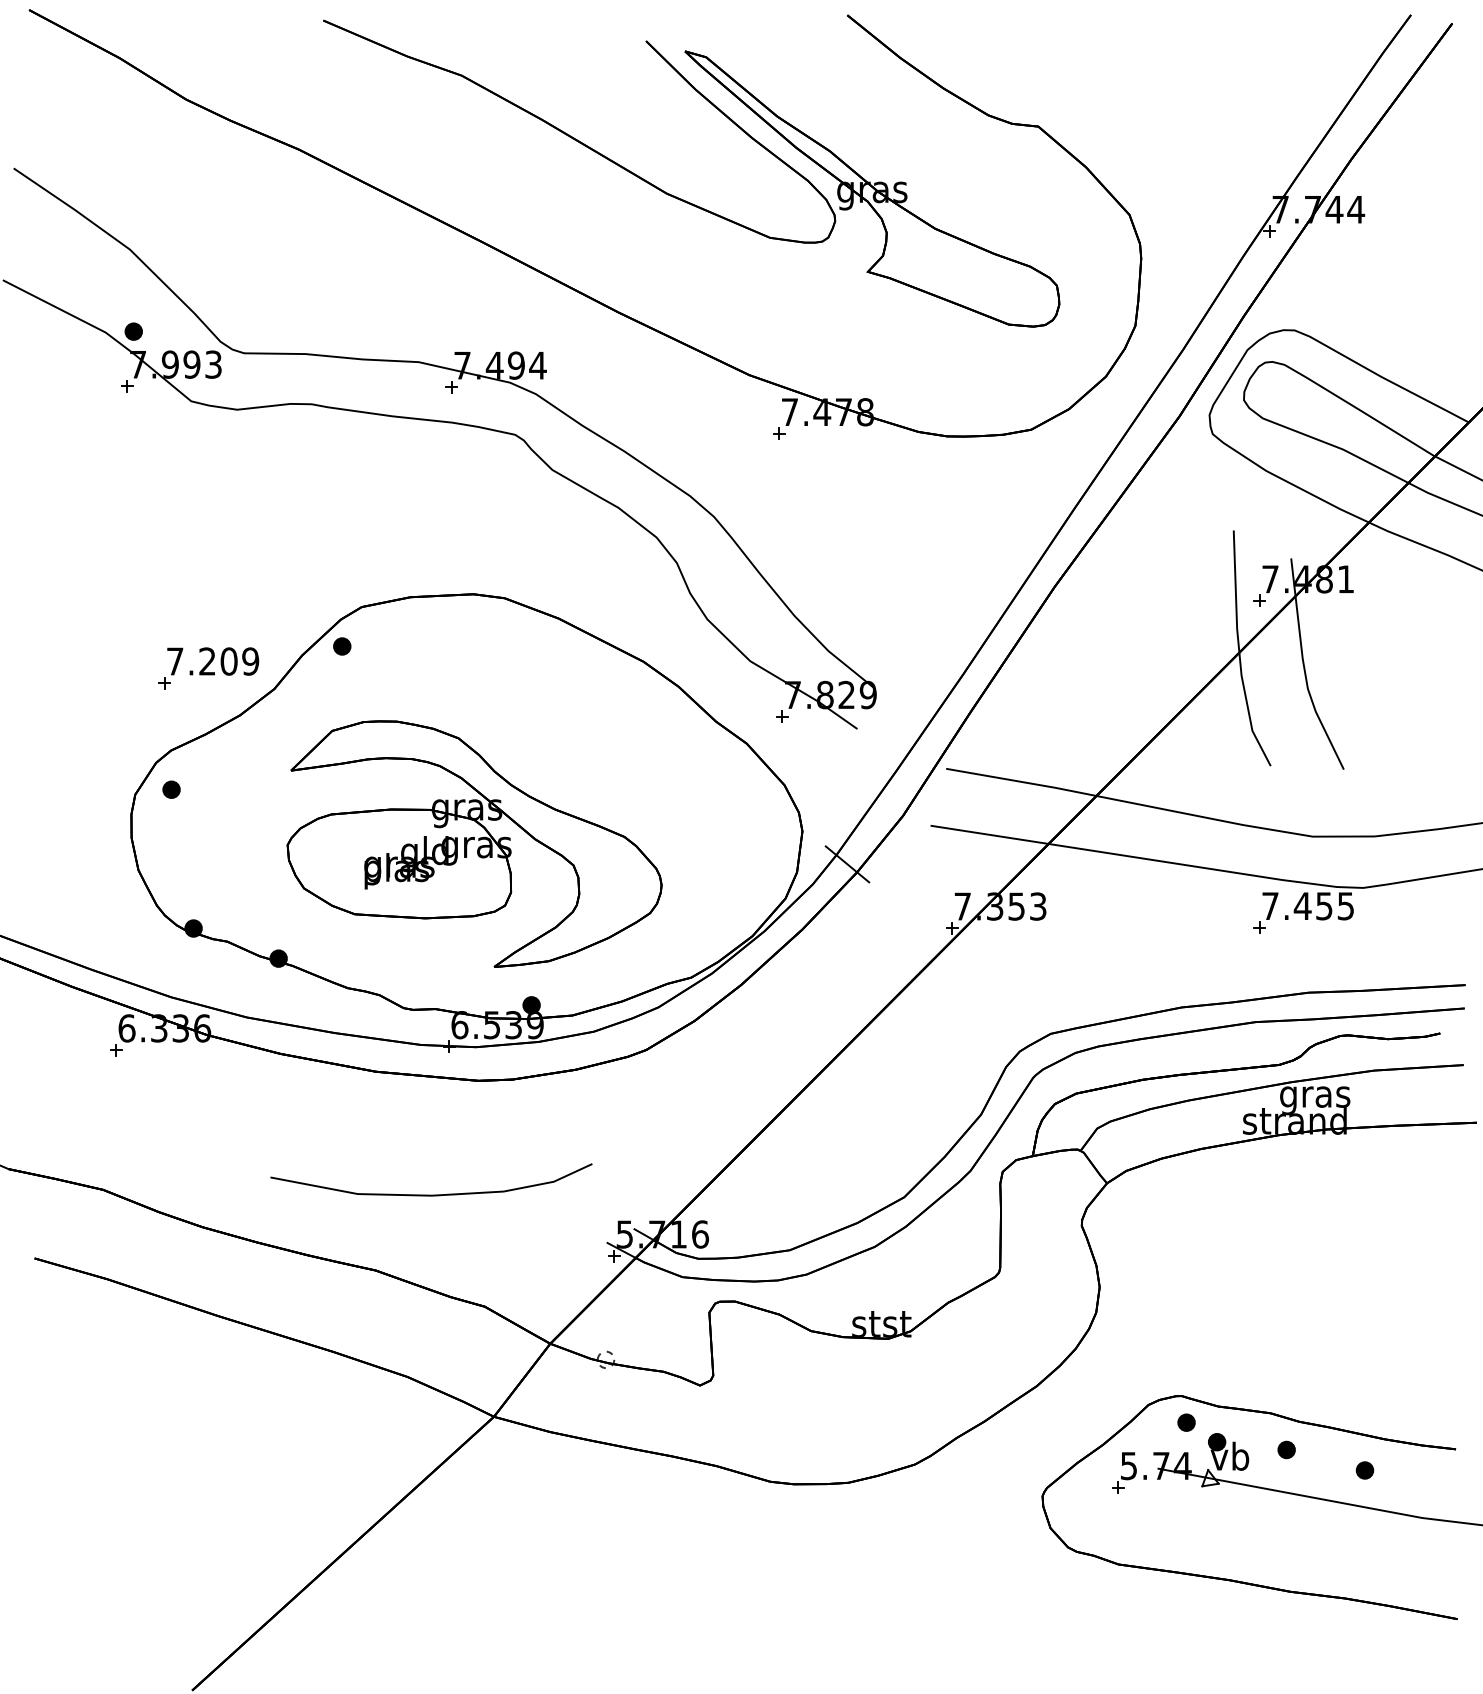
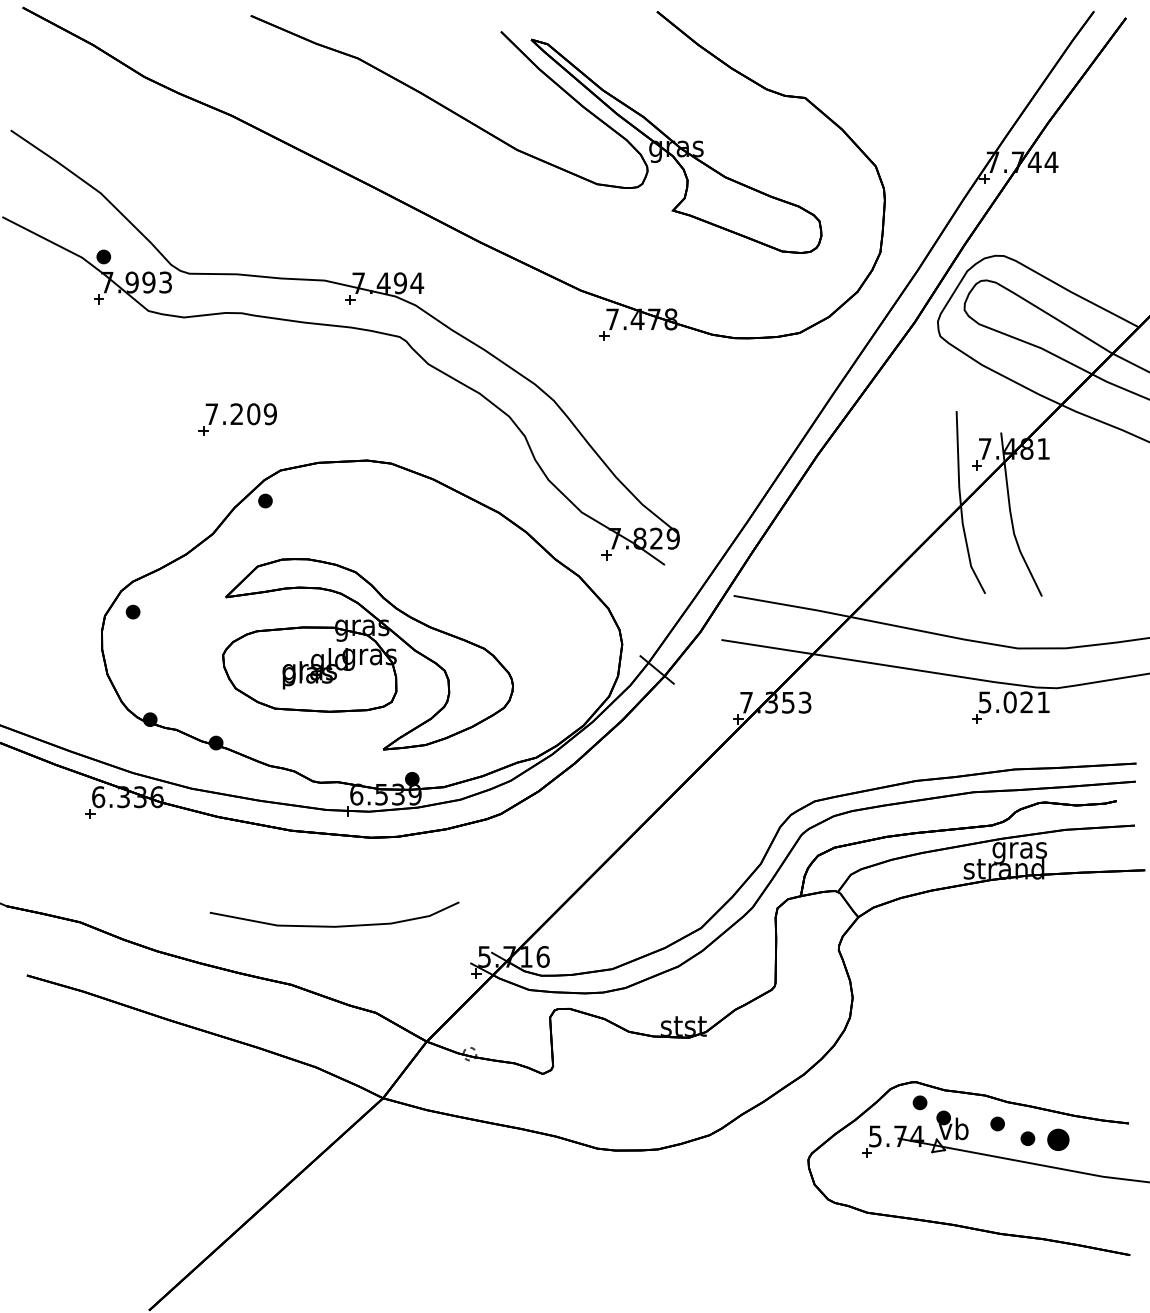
part: (208, 668) -> (237, 419), moved
text: (1307, 906) -> (1013, 702), 7.455 -> 5.021
part: (1325, 1468) -> (1027, 1138), added
part: (1364, 1470) -> (1058, 1139), size x1.6

